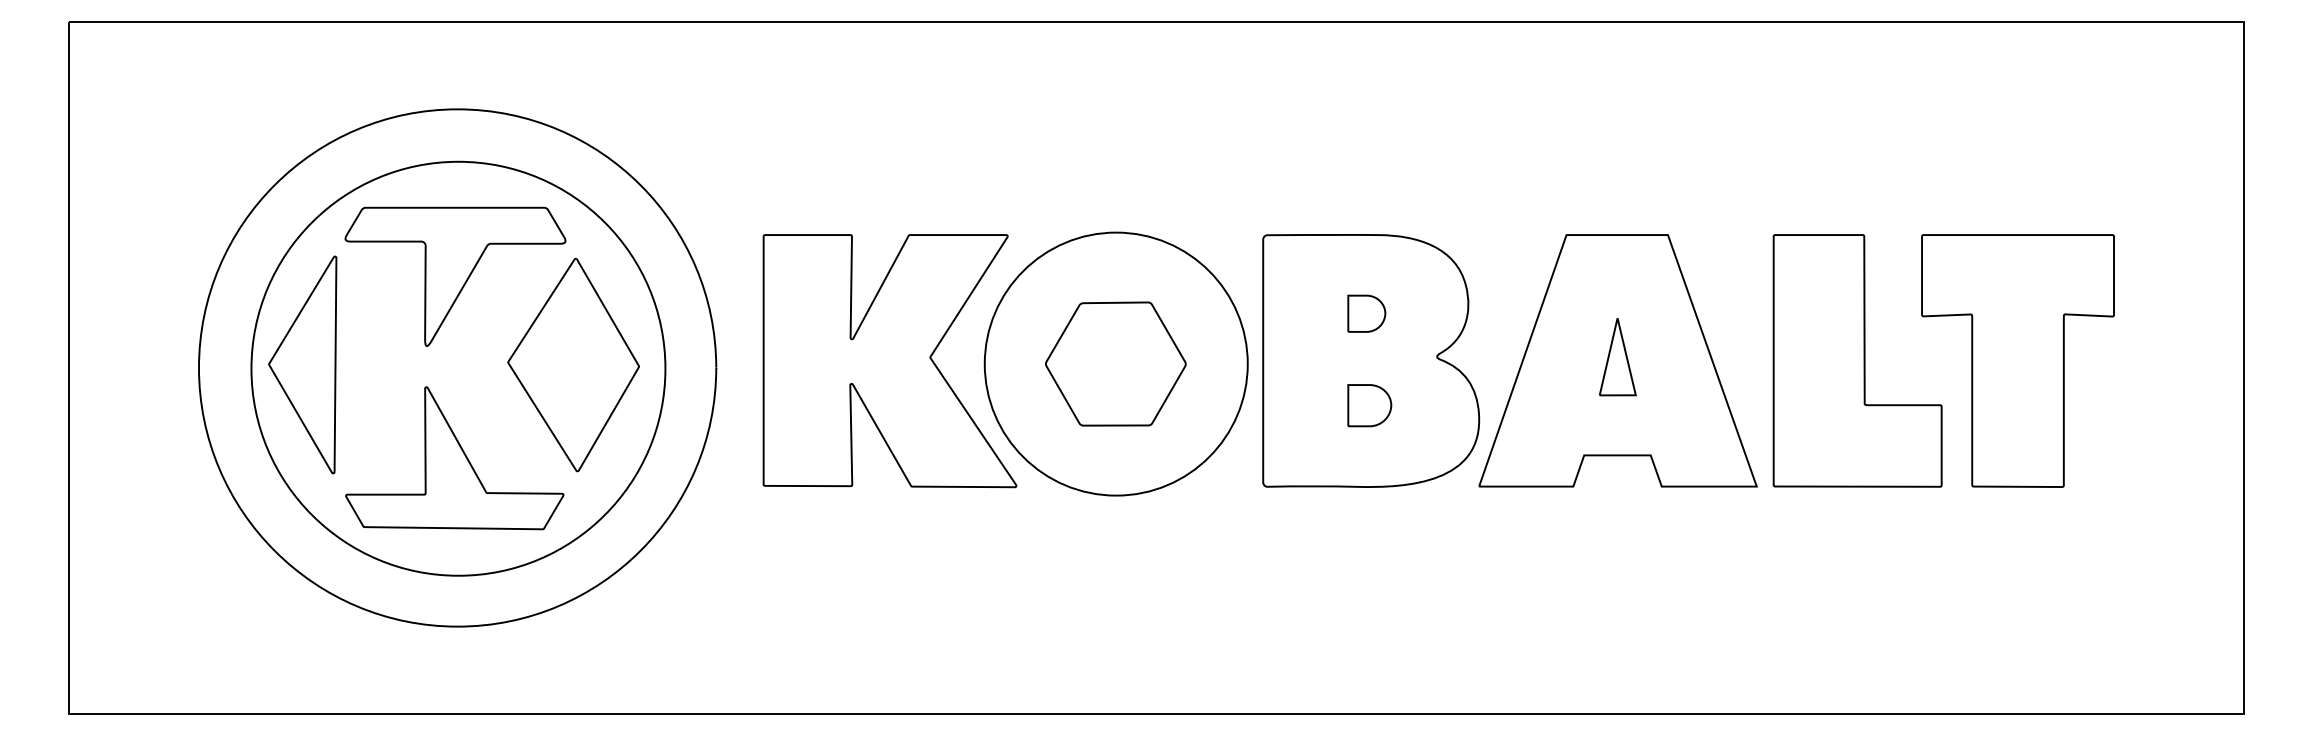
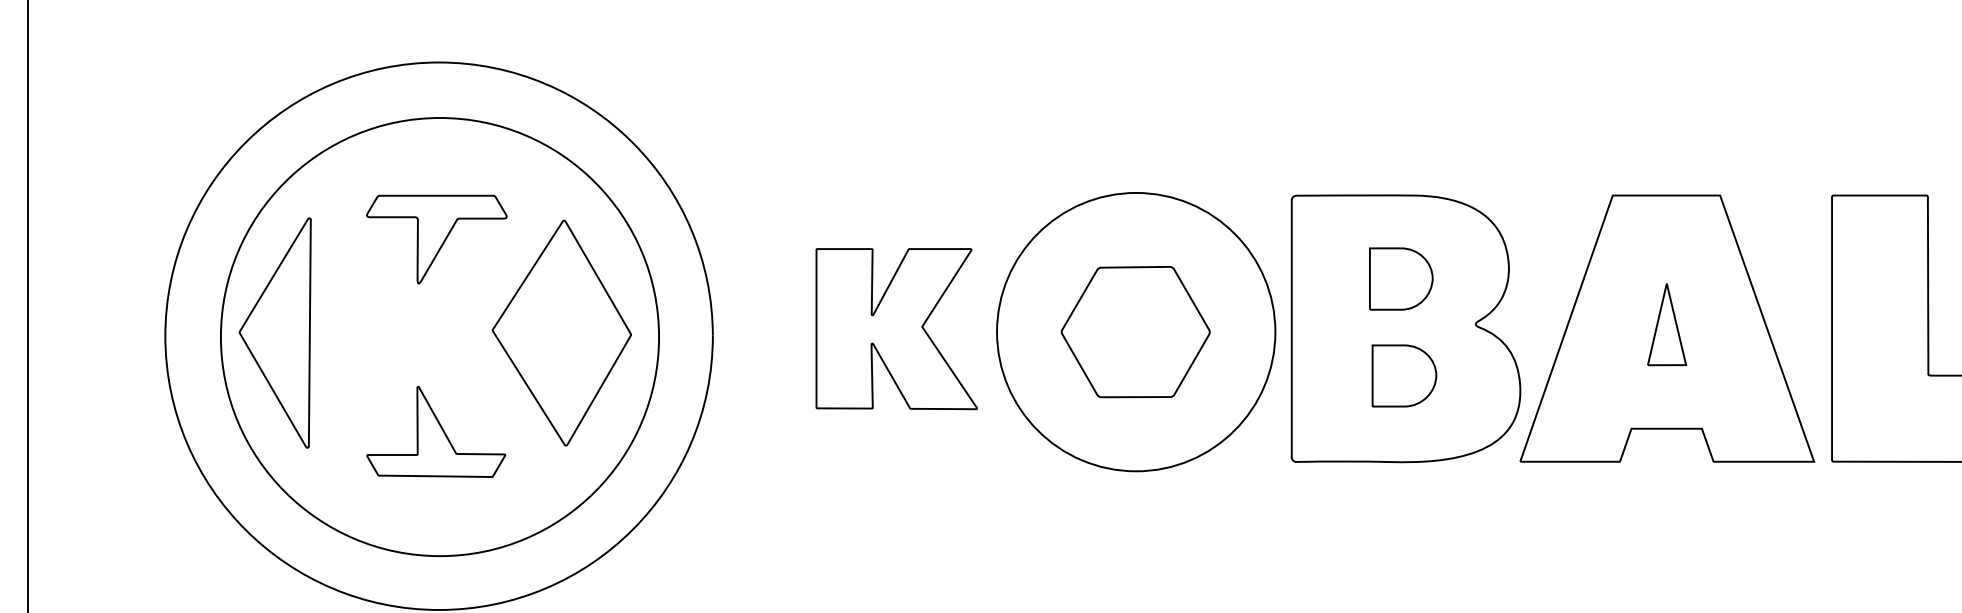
part: (455, 276) -> (436, 239), size x0.6
part: (1366, 313) -> (1401, 278), size x1.6
part: (889, 361) -> (896, 329), size x0.6
part: (1369, 405) -> (1404, 375), size x1.4
part: (454, 458) -> (435, 432), size x0.6

